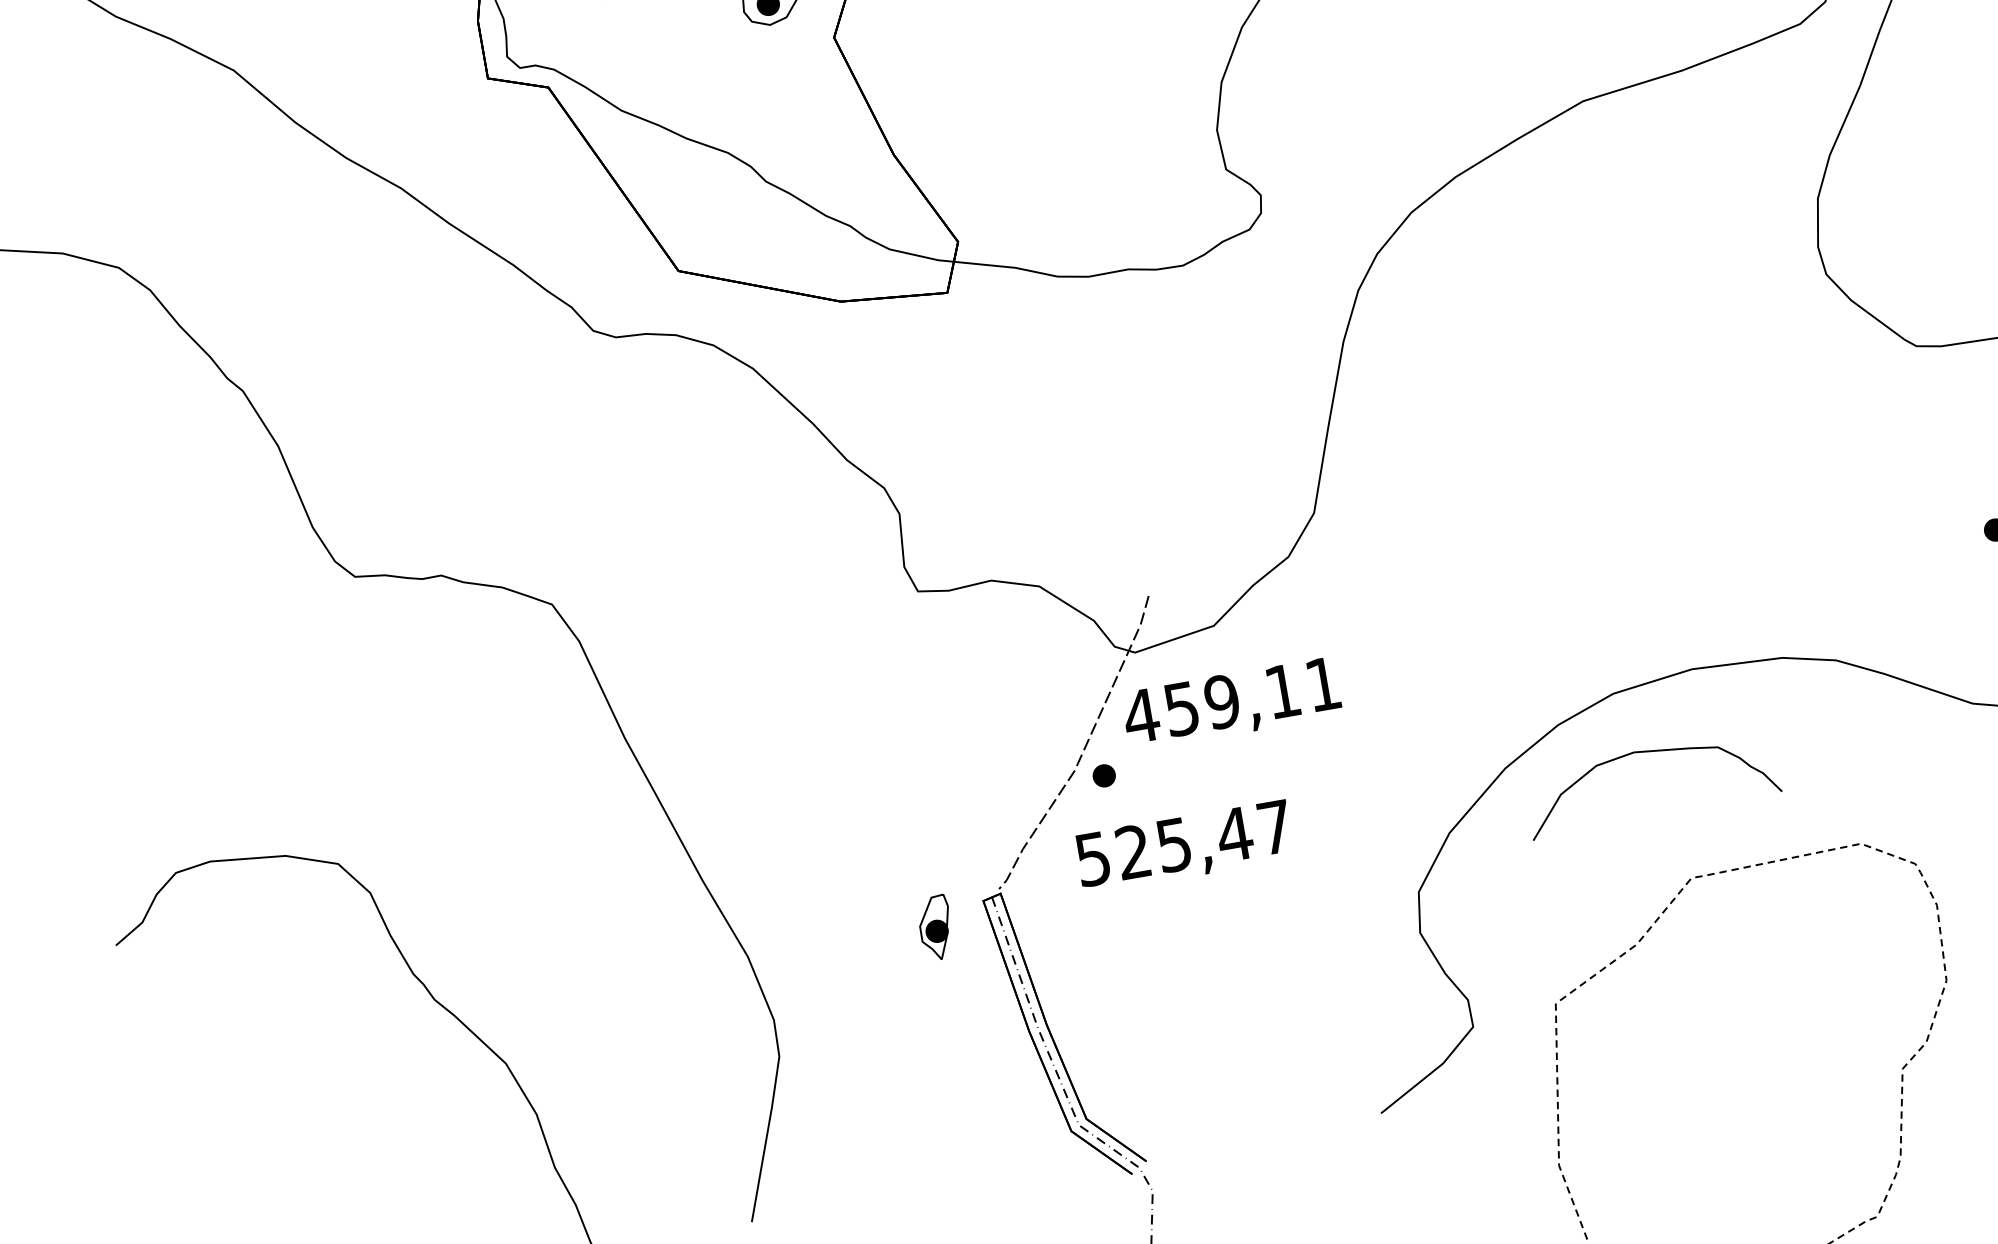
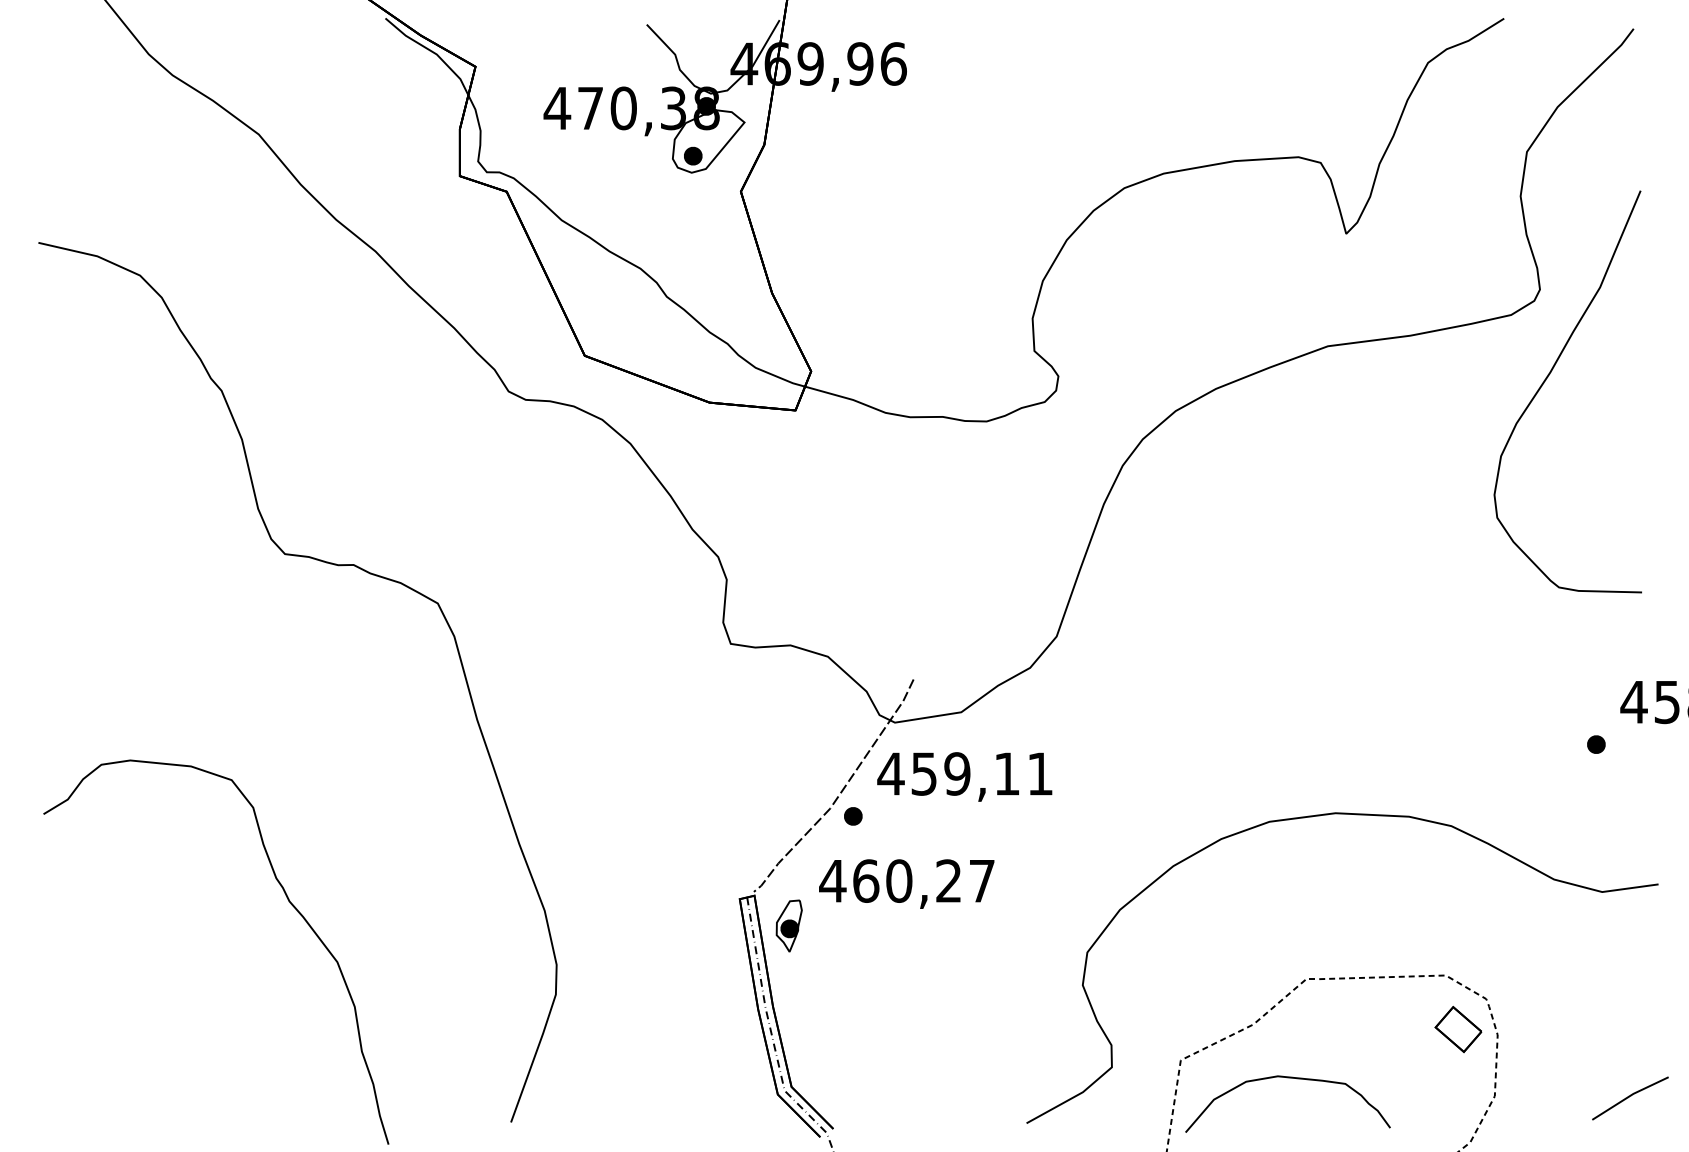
curve: (1646, 753) -> (1287, 1078), moved
text: (1163, 846) -> (890, 880), 525,47 -> 460,27
part: (1888, 906) -> (1458, 1029), added
part: (934, 927) -> (788, 925), moved

